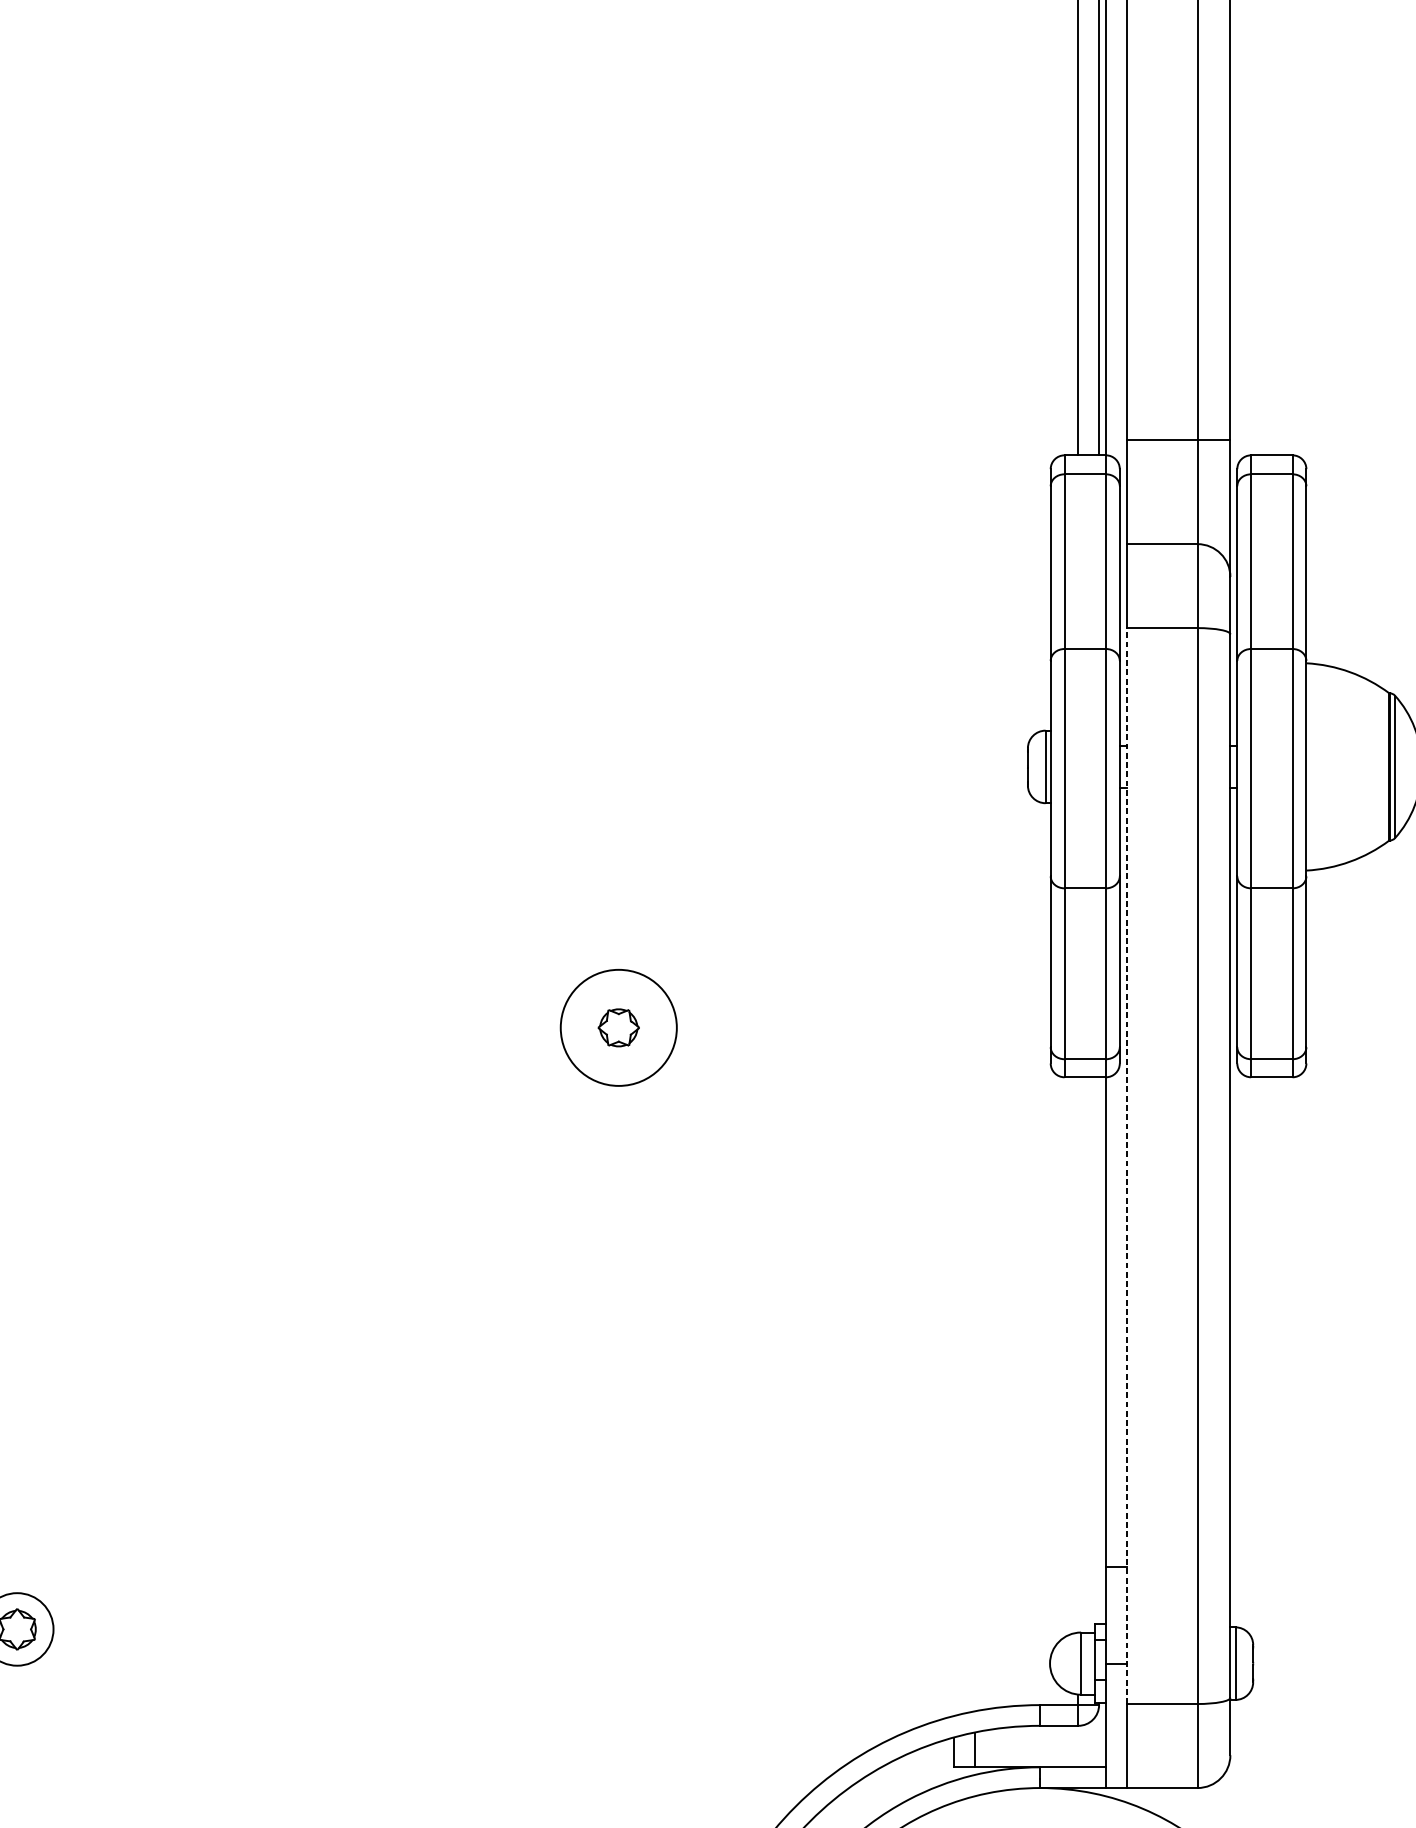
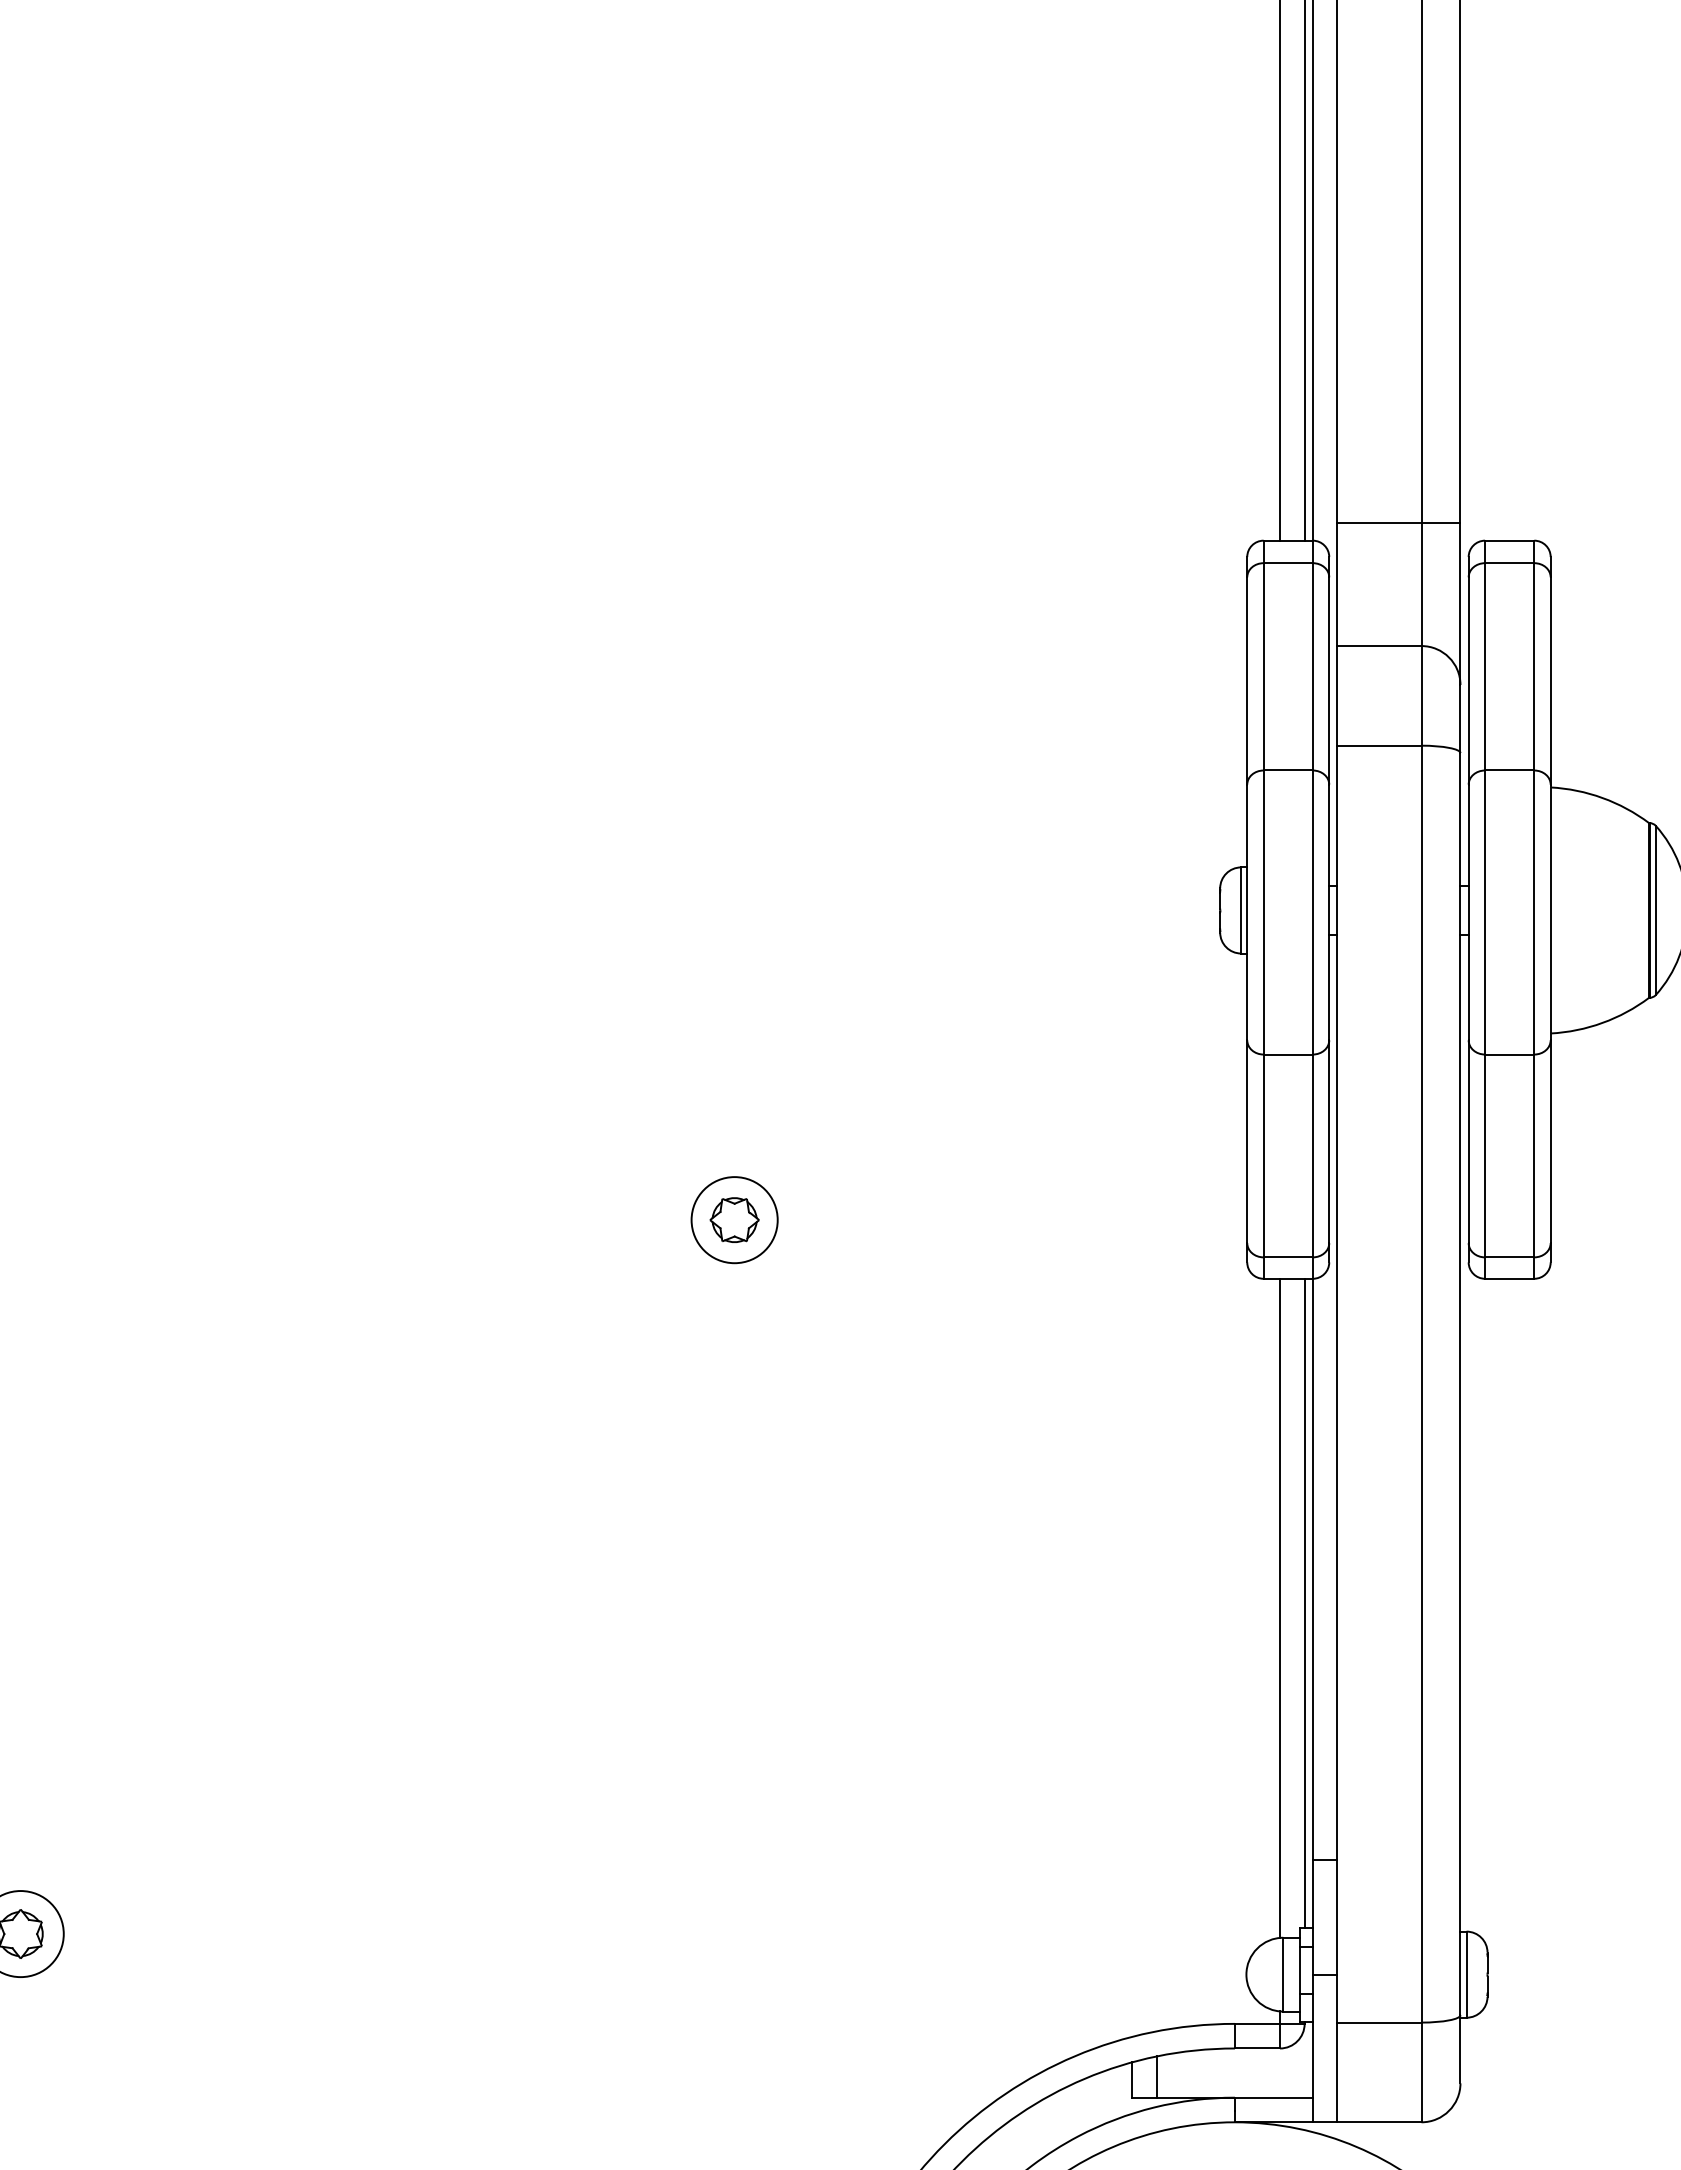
circle: (618, 1028) -> (734, 1220), size x0.62
line: (1126, 1165) -> (1337, 1383), dashed -> solid
line: (1098, 1350) -> (1304, 1602), added
line: (1078, 1354) -> (1280, 1607), added

